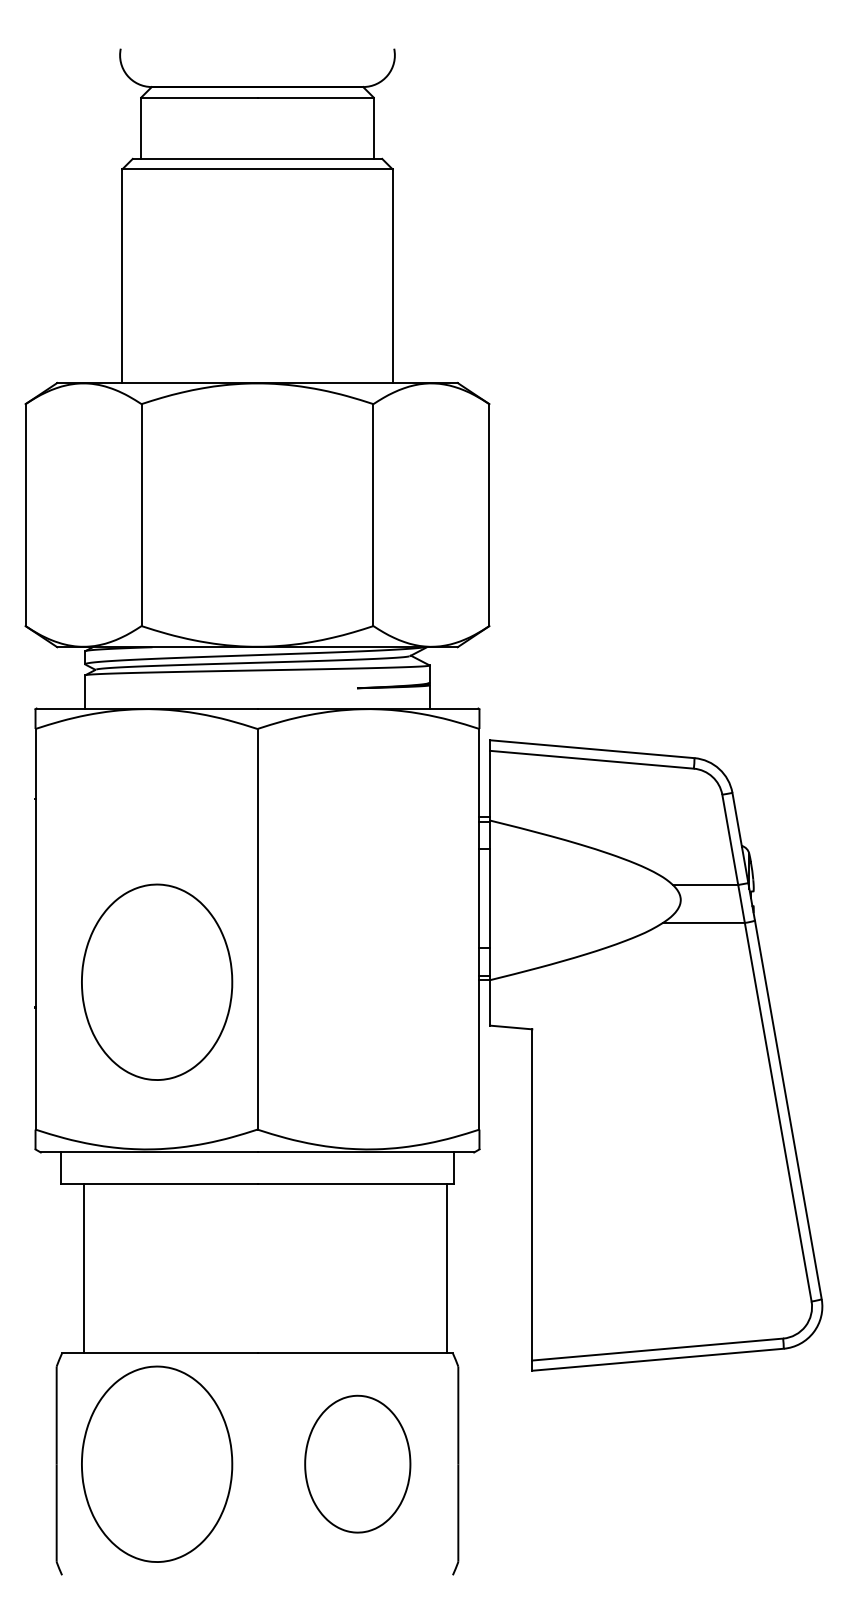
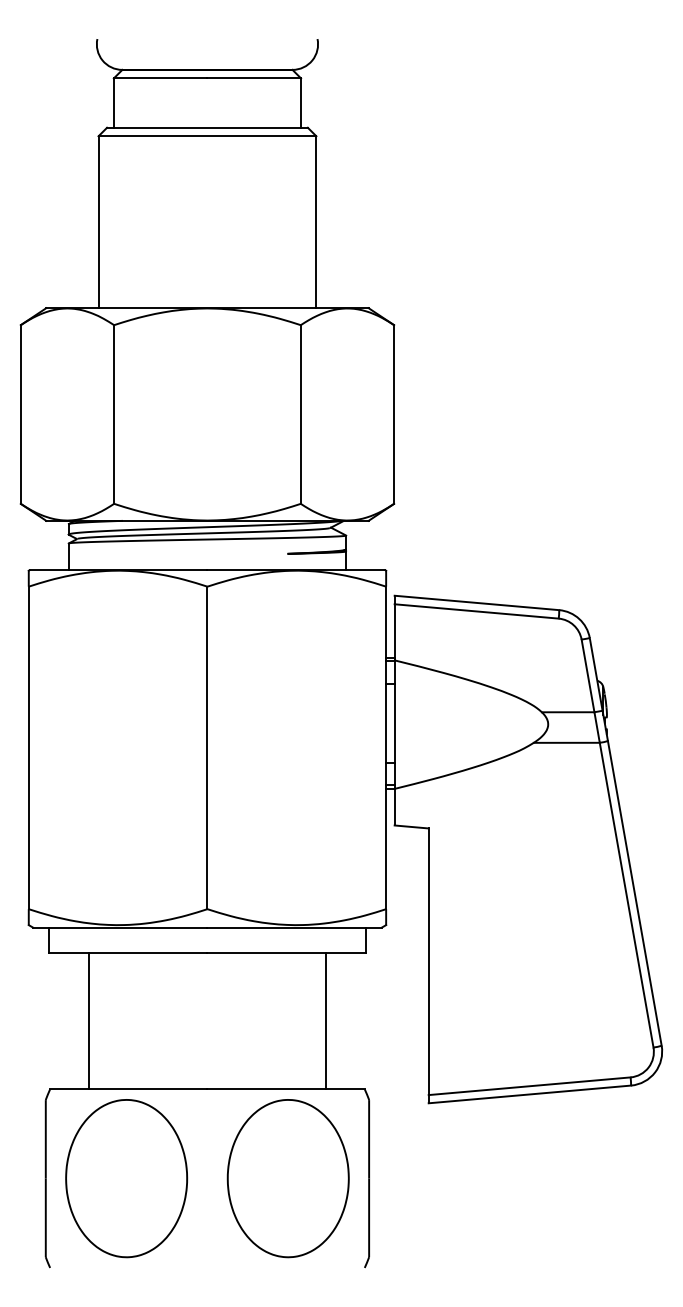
part: (157, 981) -> (126, 789), removed
line: (83, 1268) -> (89, 1020), moved
line: (447, 1268) -> (325, 1020), moved
part: (357, 1463) -> (287, 1177), size x1.43

